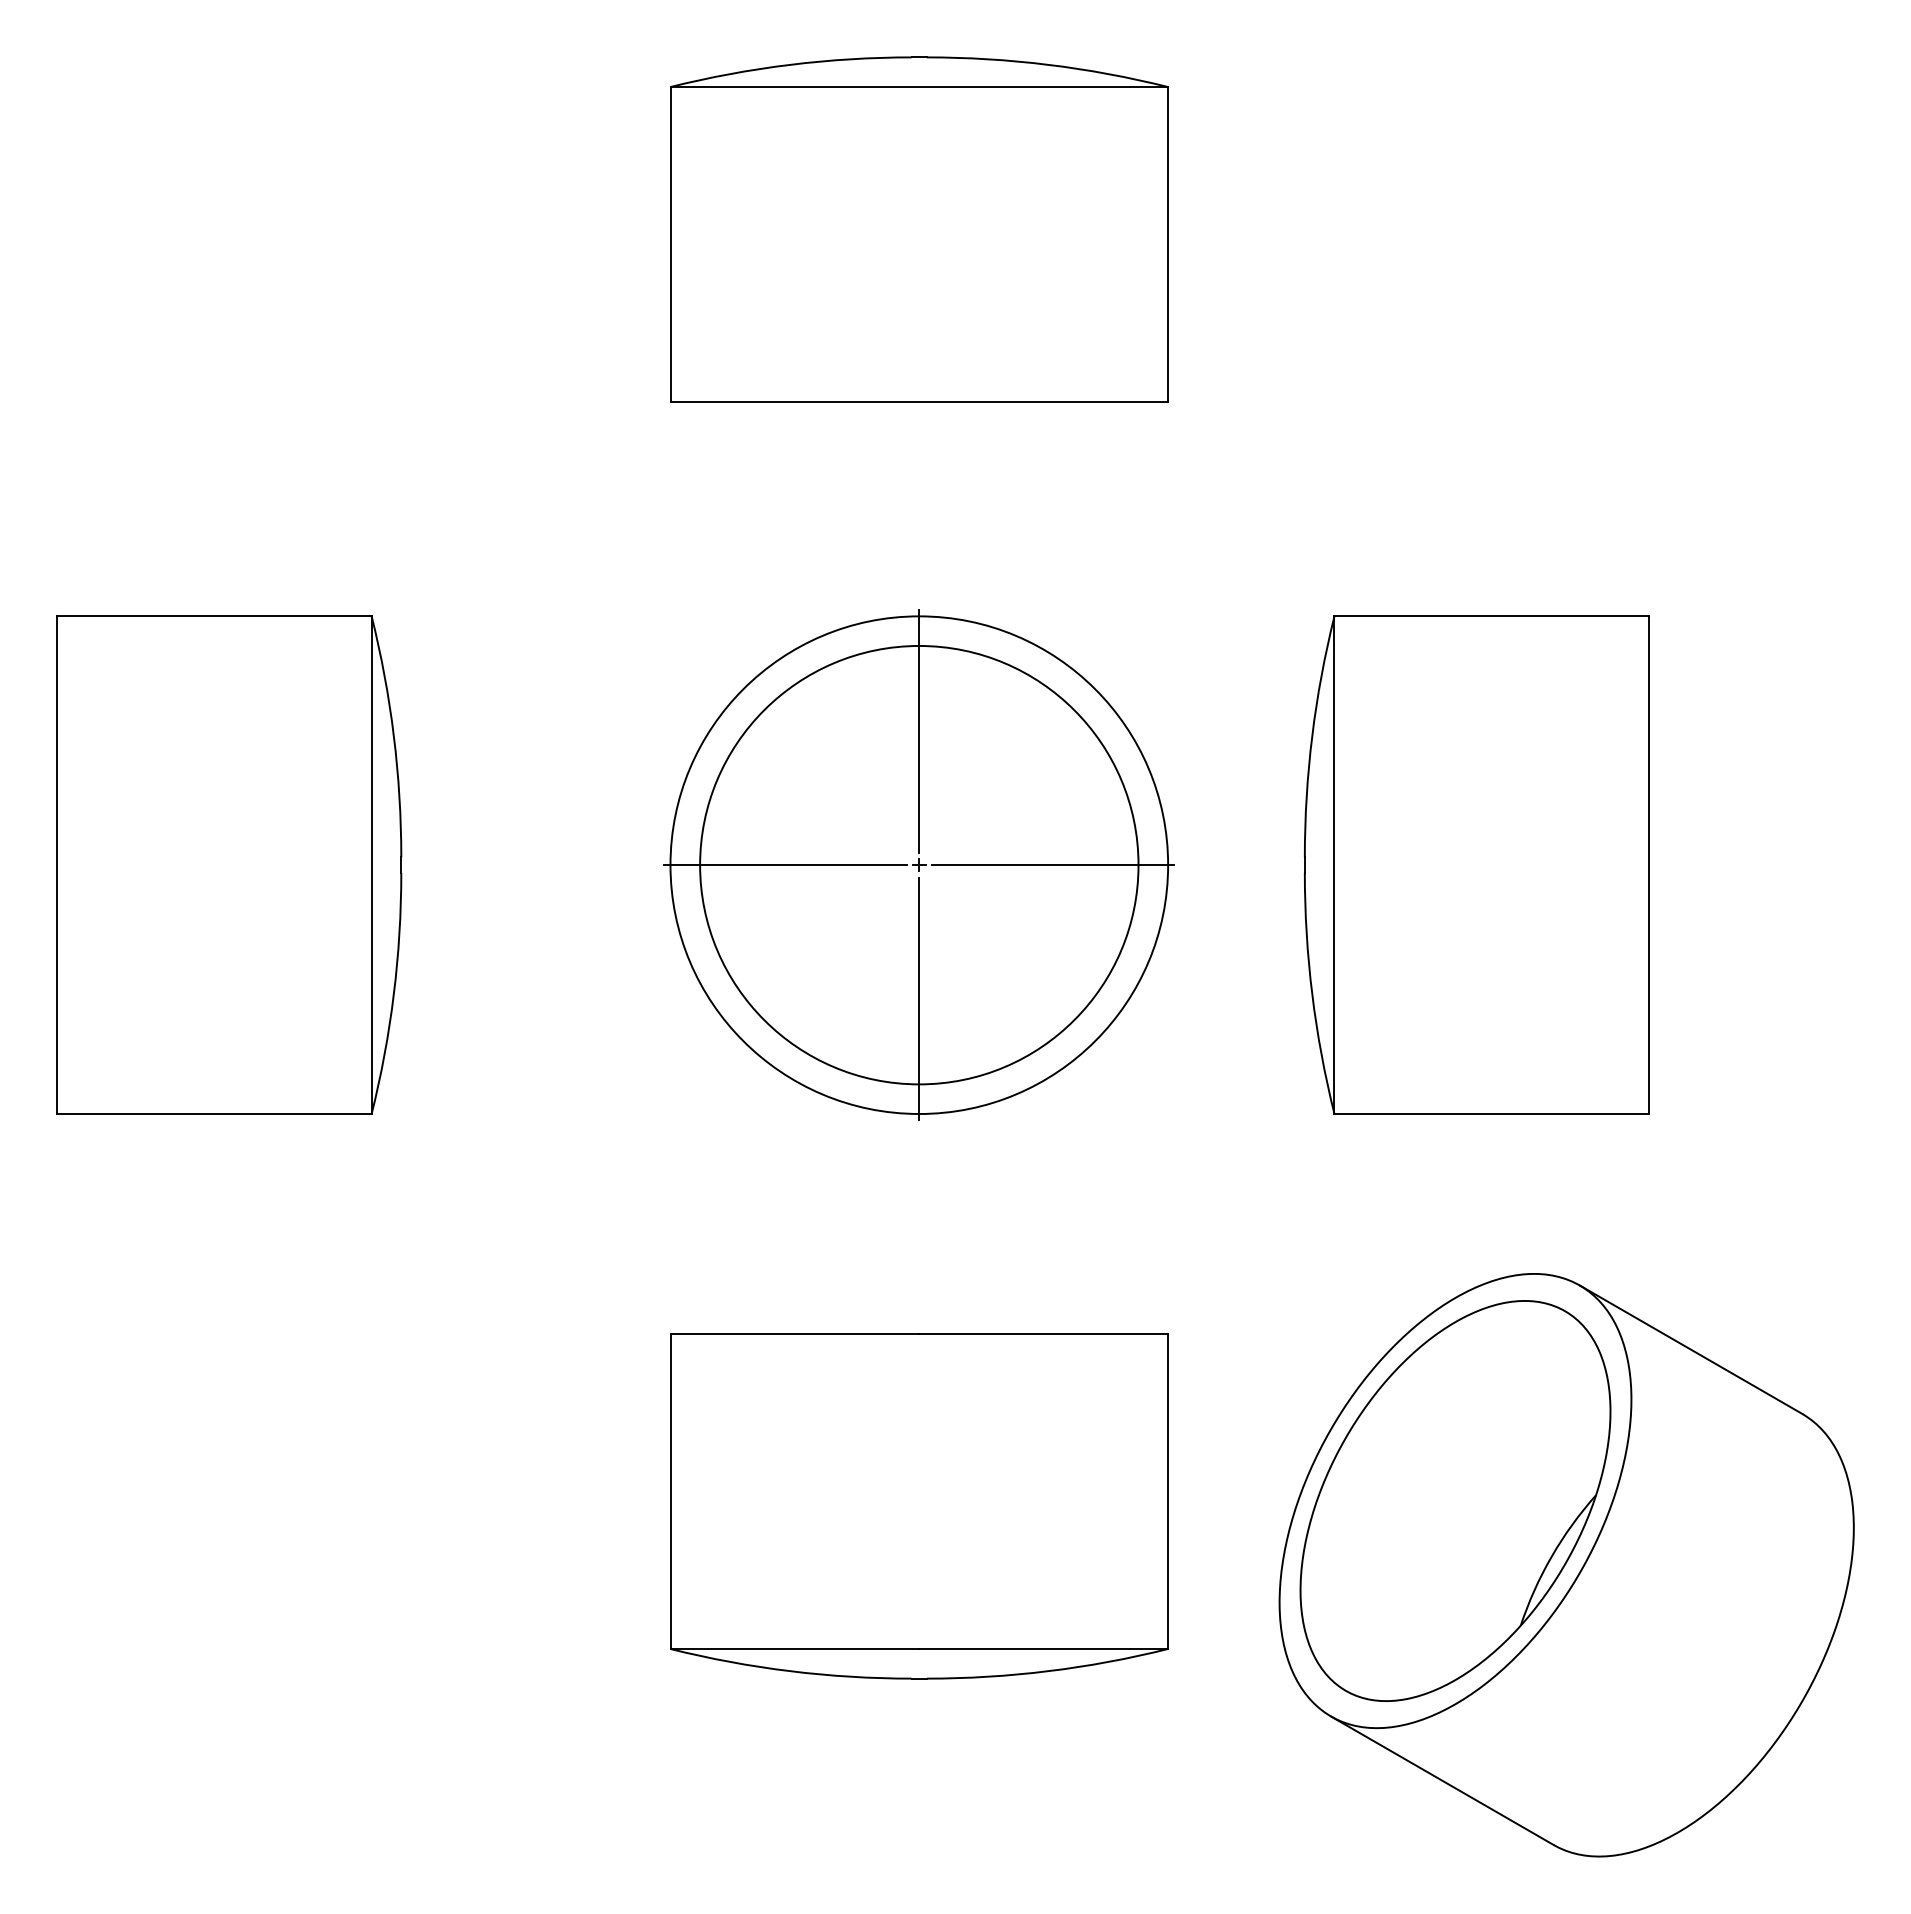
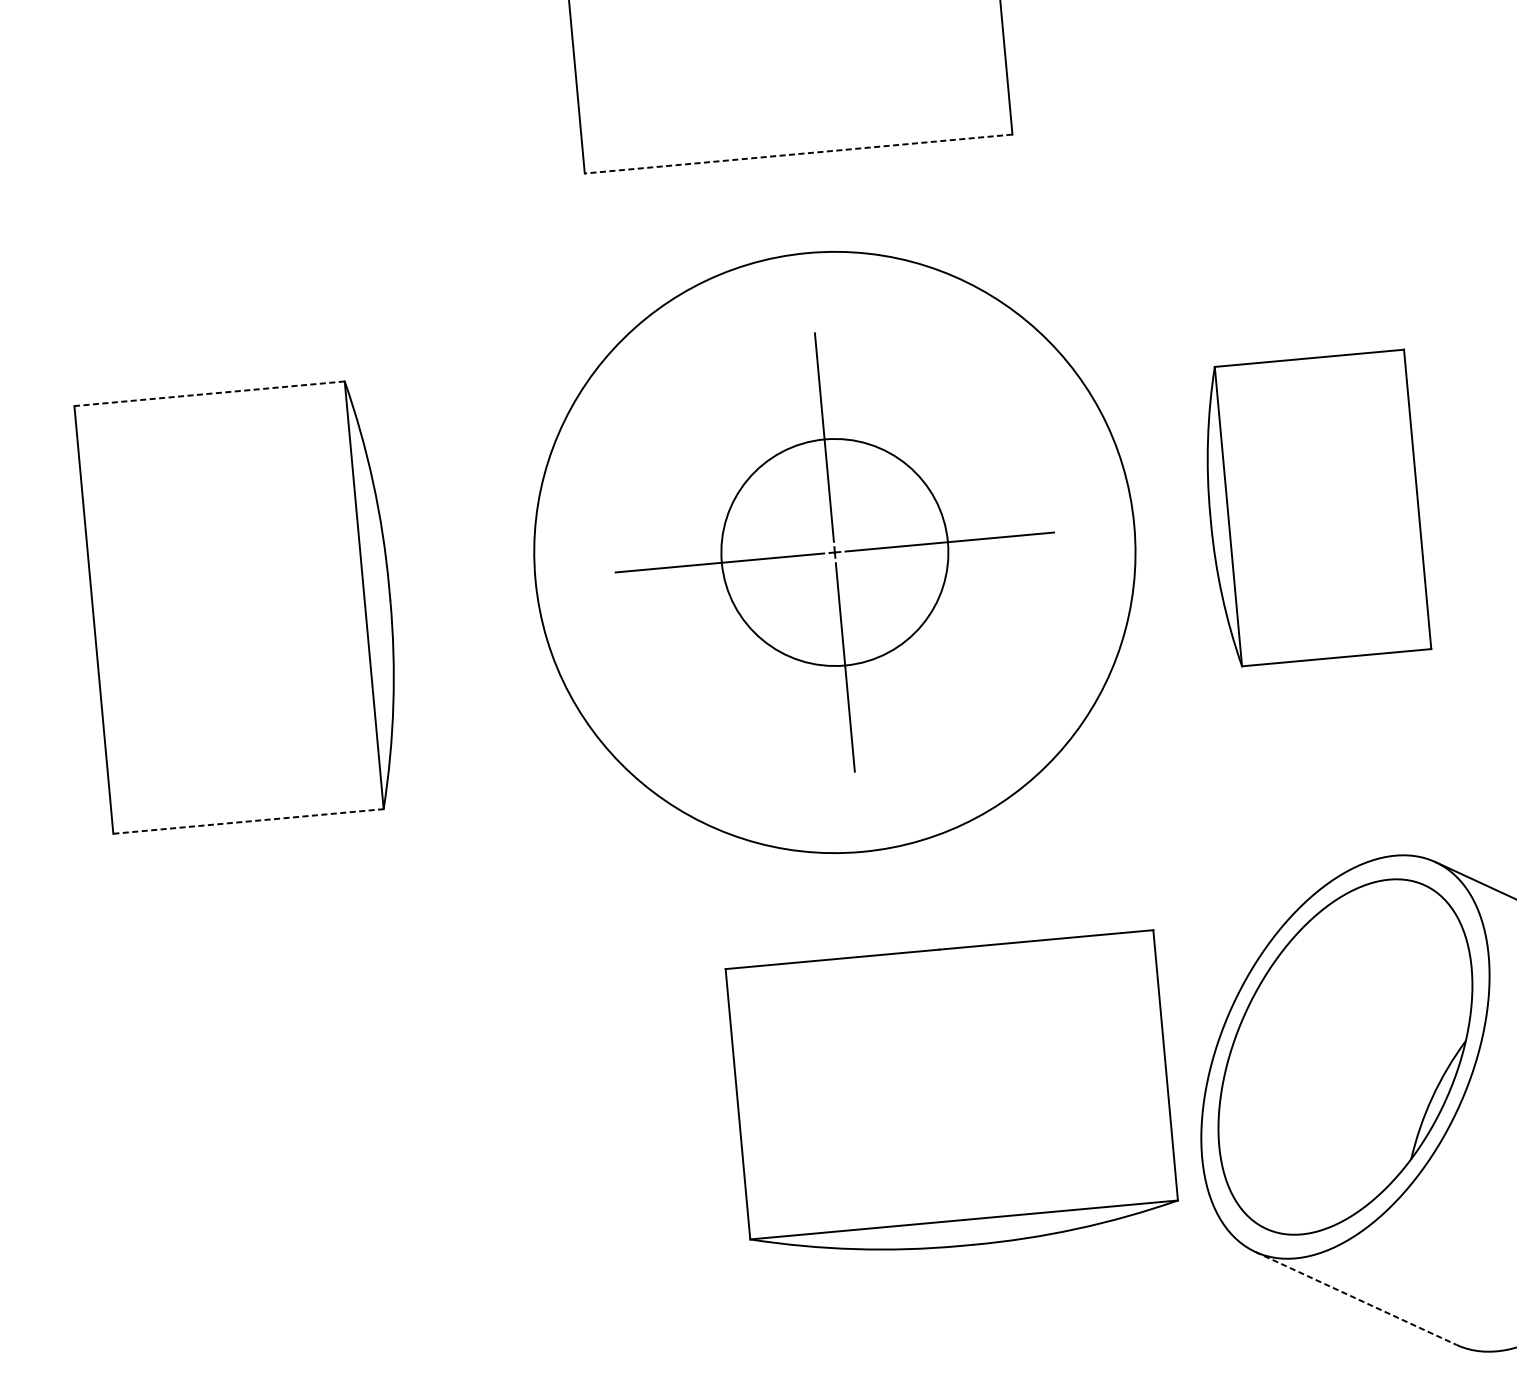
line: (919, 401) -> (798, 153), solid -> dashed
line: (213, 616) -> (208, 393), solid -> dashed
circle: (919, 864) -> (834, 551), size x0.6
part: (1476, 864) -> (1313, 508), size x0.7
circle: (919, 865) -> (835, 552), size x1.4
line: (214, 1114) -> (248, 821), solid -> dashed
part: (919, 1506) -> (953, 1097), moved
line: (1442, 1780) -> (1356, 1298), solid -> dashed

